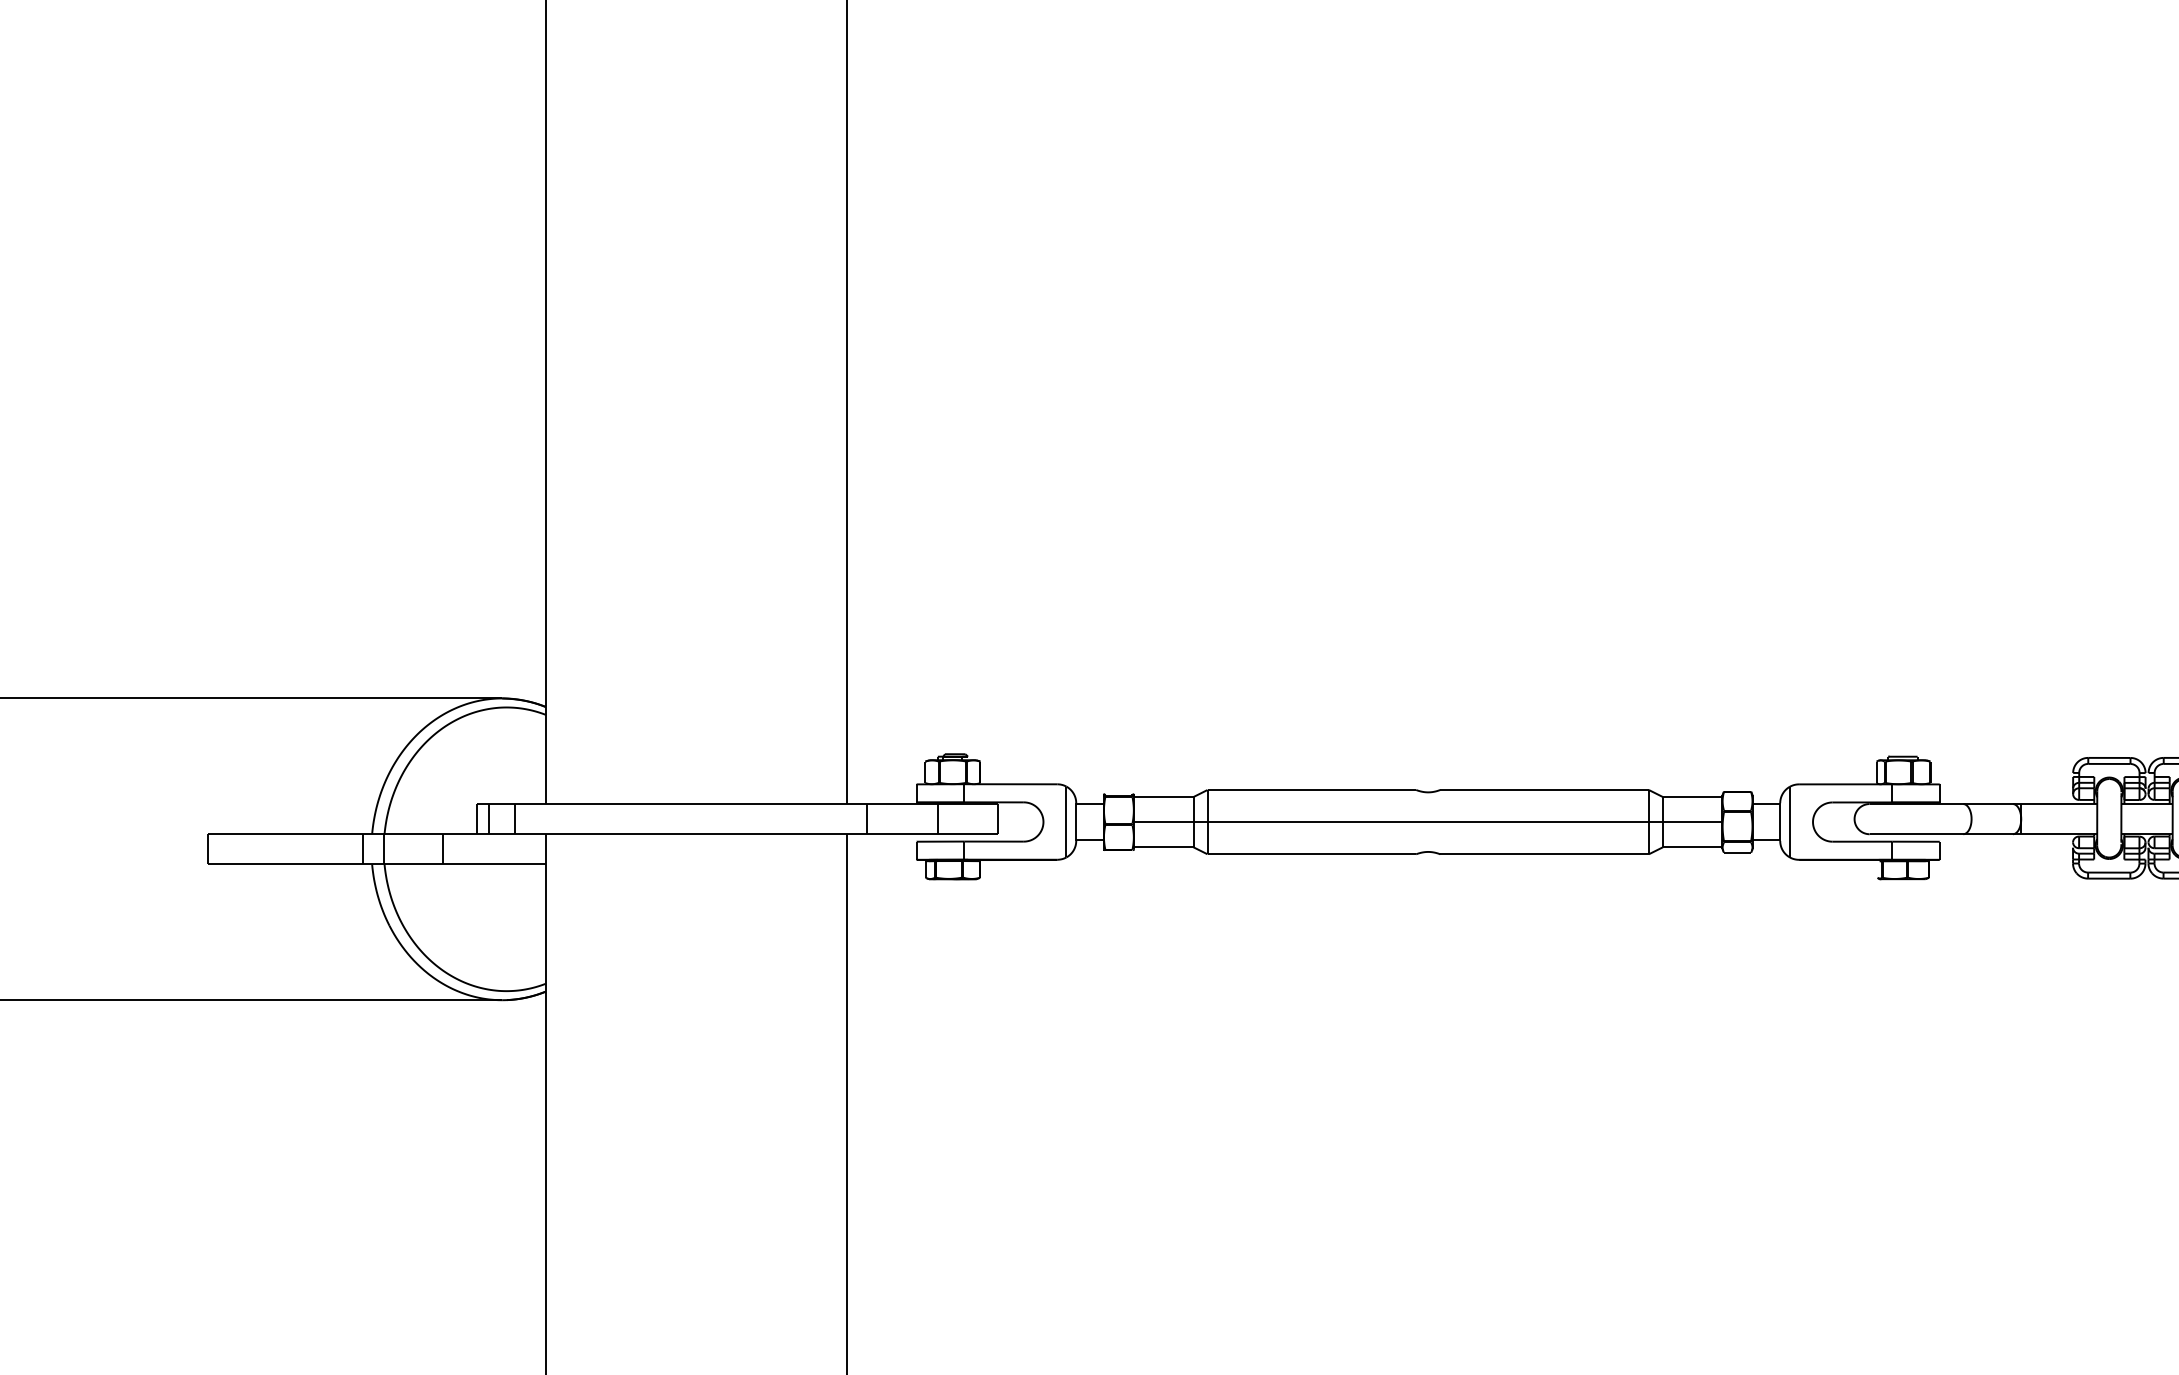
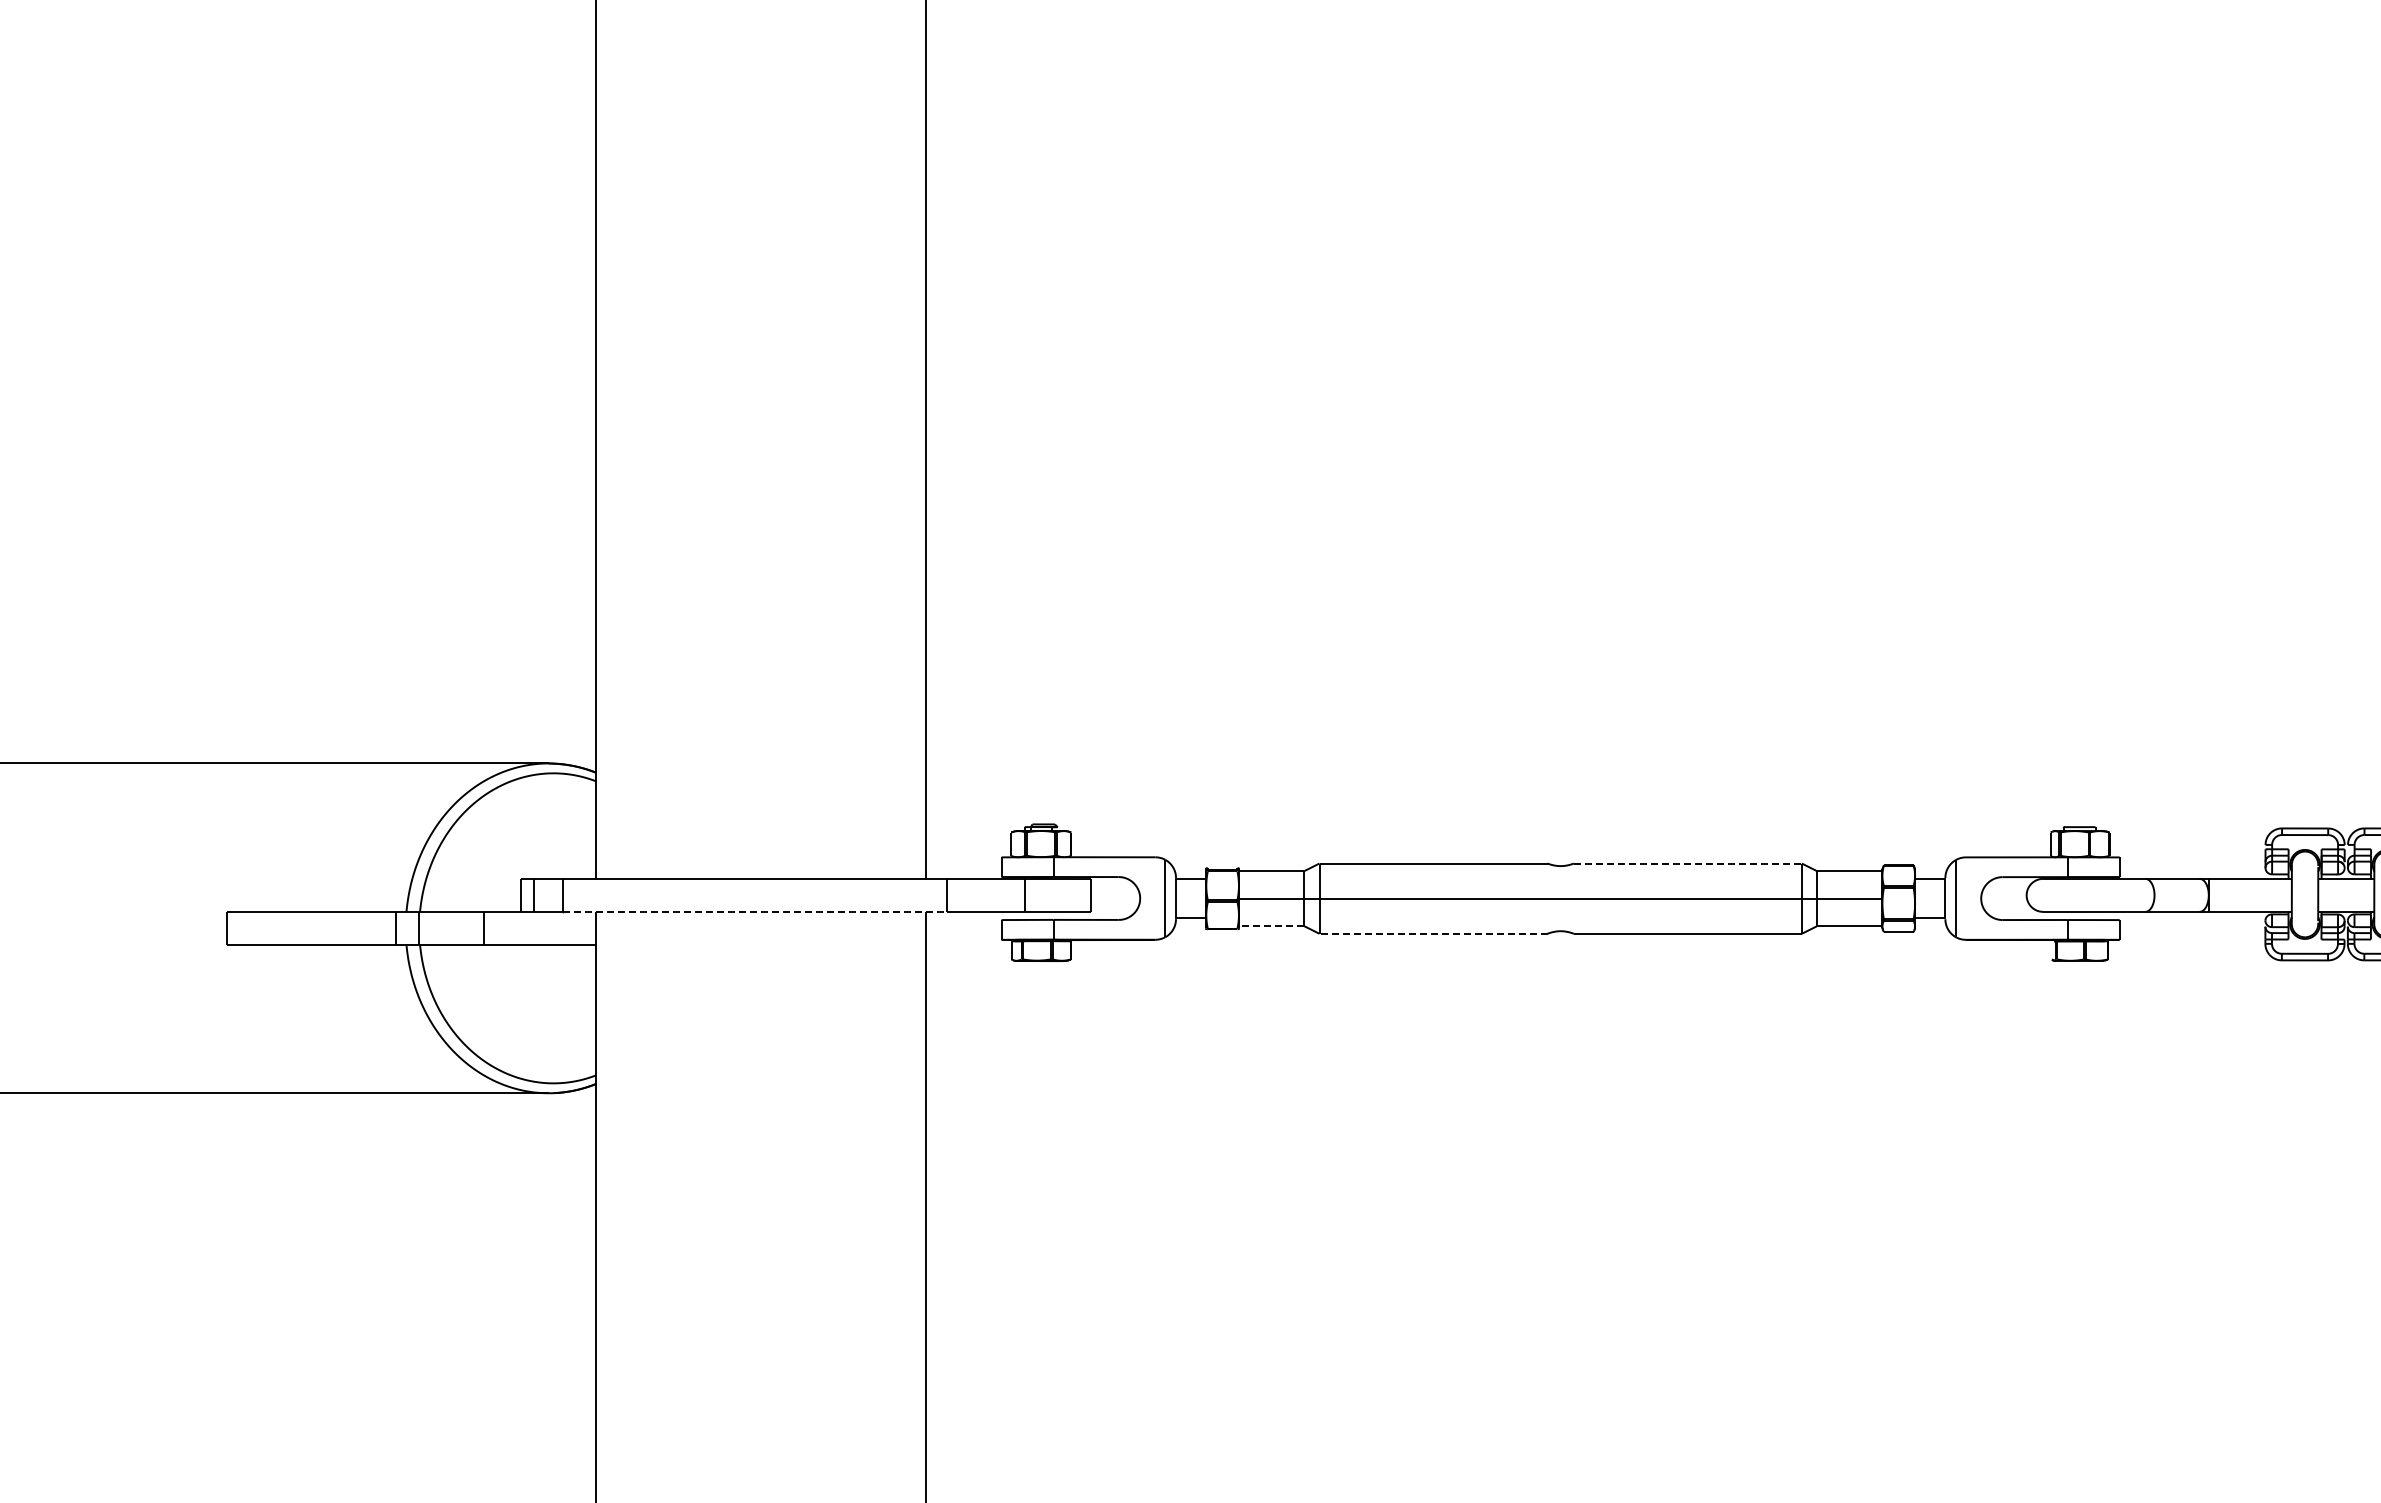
line: (1544, 789) -> (1687, 863), solid -> dashed
line: (690, 833) -> (754, 911), solid -> dashed
line: (1163, 847) -> (1271, 926), solid -> dashed
line: (1311, 854) -> (1433, 933), solid -> dashed

